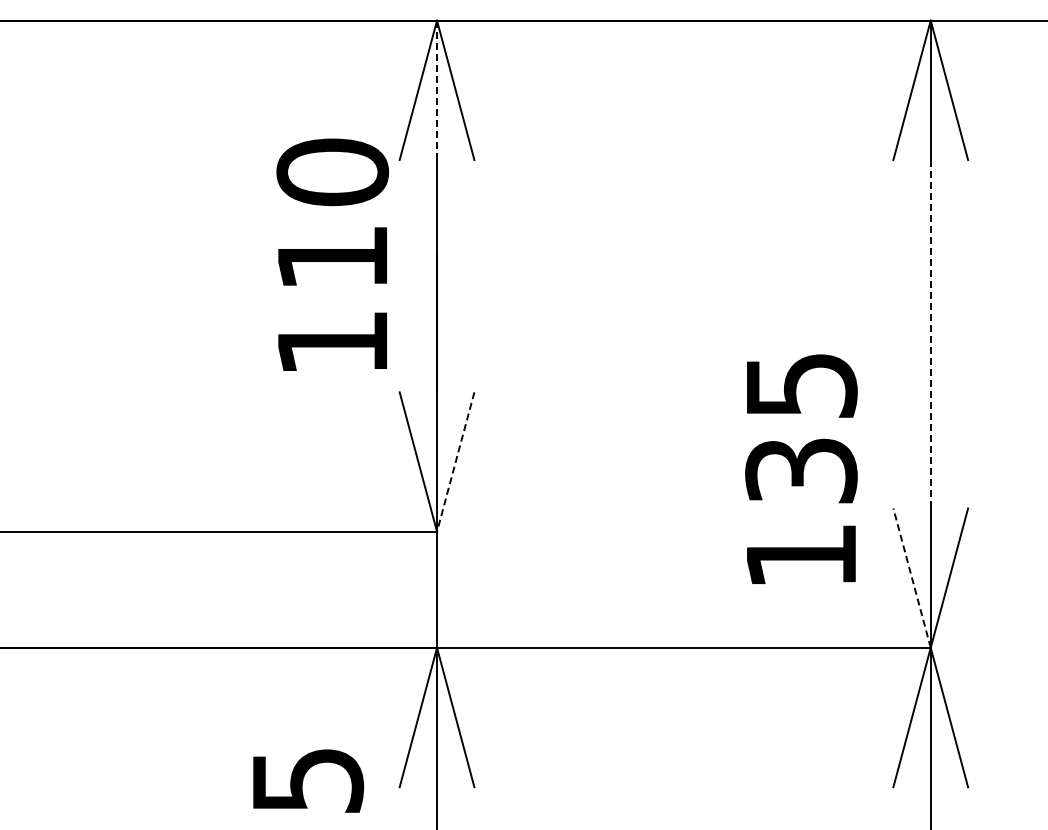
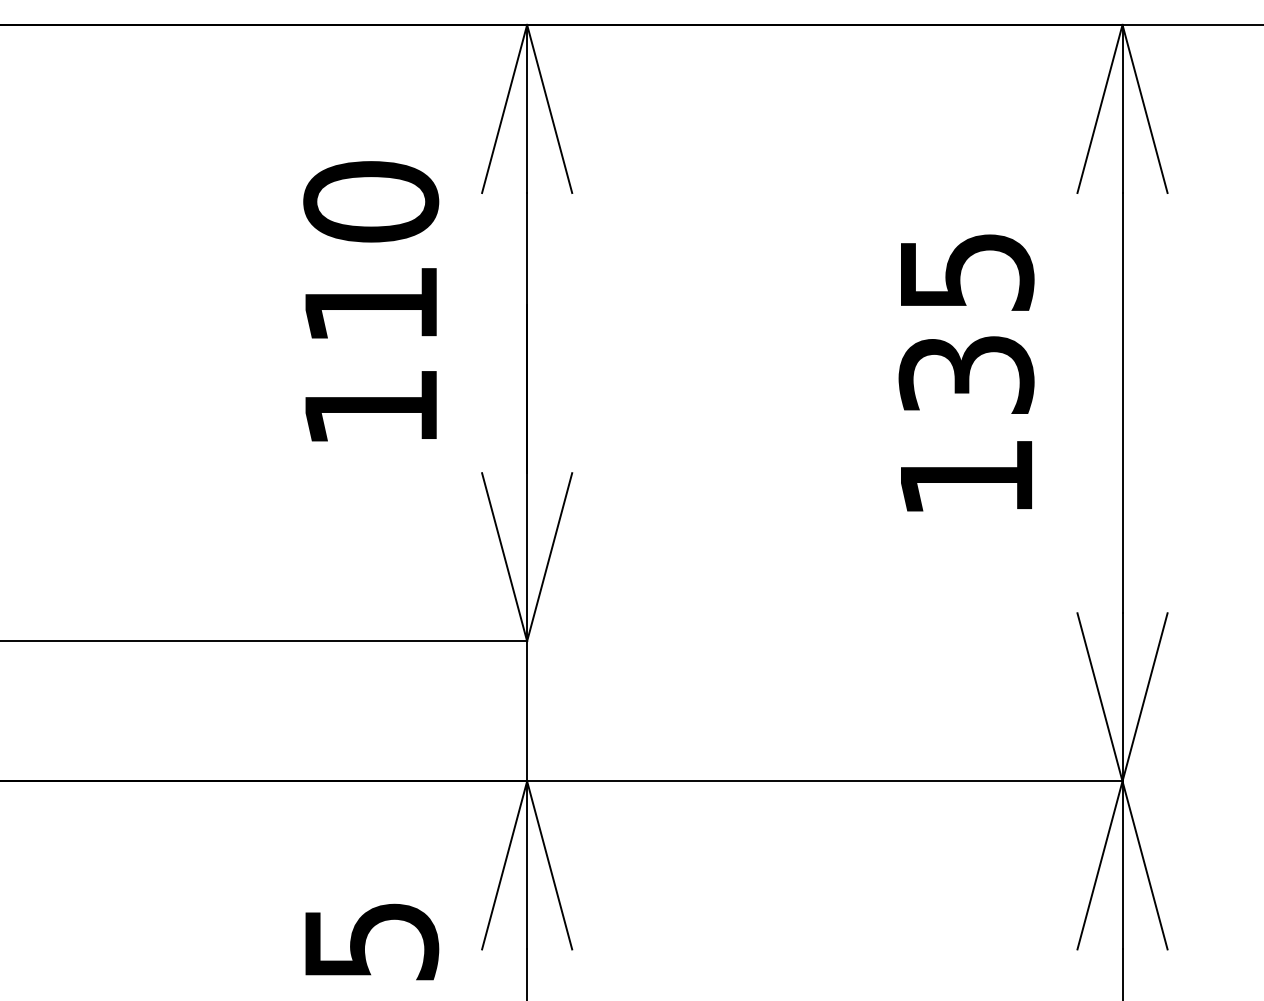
line: (437, 90) -> (527, 109), dashed -> solid
text: (332, 254) -> (370, 300), moved
line: (930, 334) -> (1122, 403), dashed -> solid
line: (455, 462) -> (549, 557), dashed -> solid
text: (801, 468) -> (966, 372), moved
line: (911, 577) -> (1099, 696), dashed -> solid

